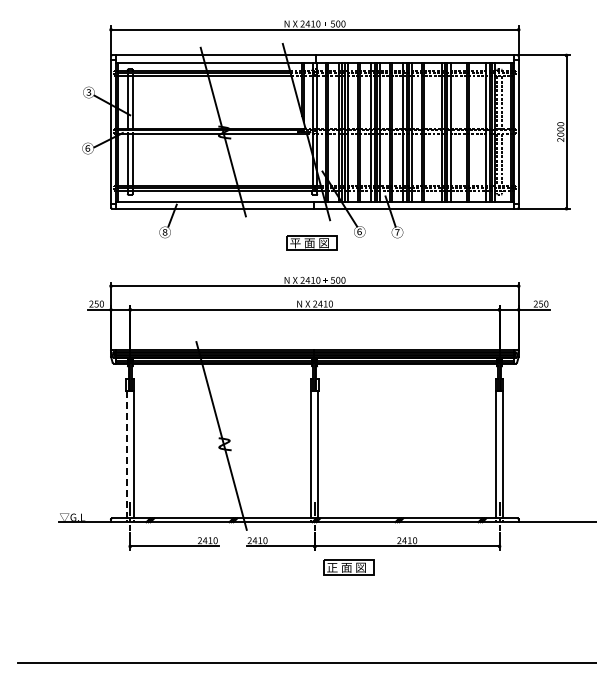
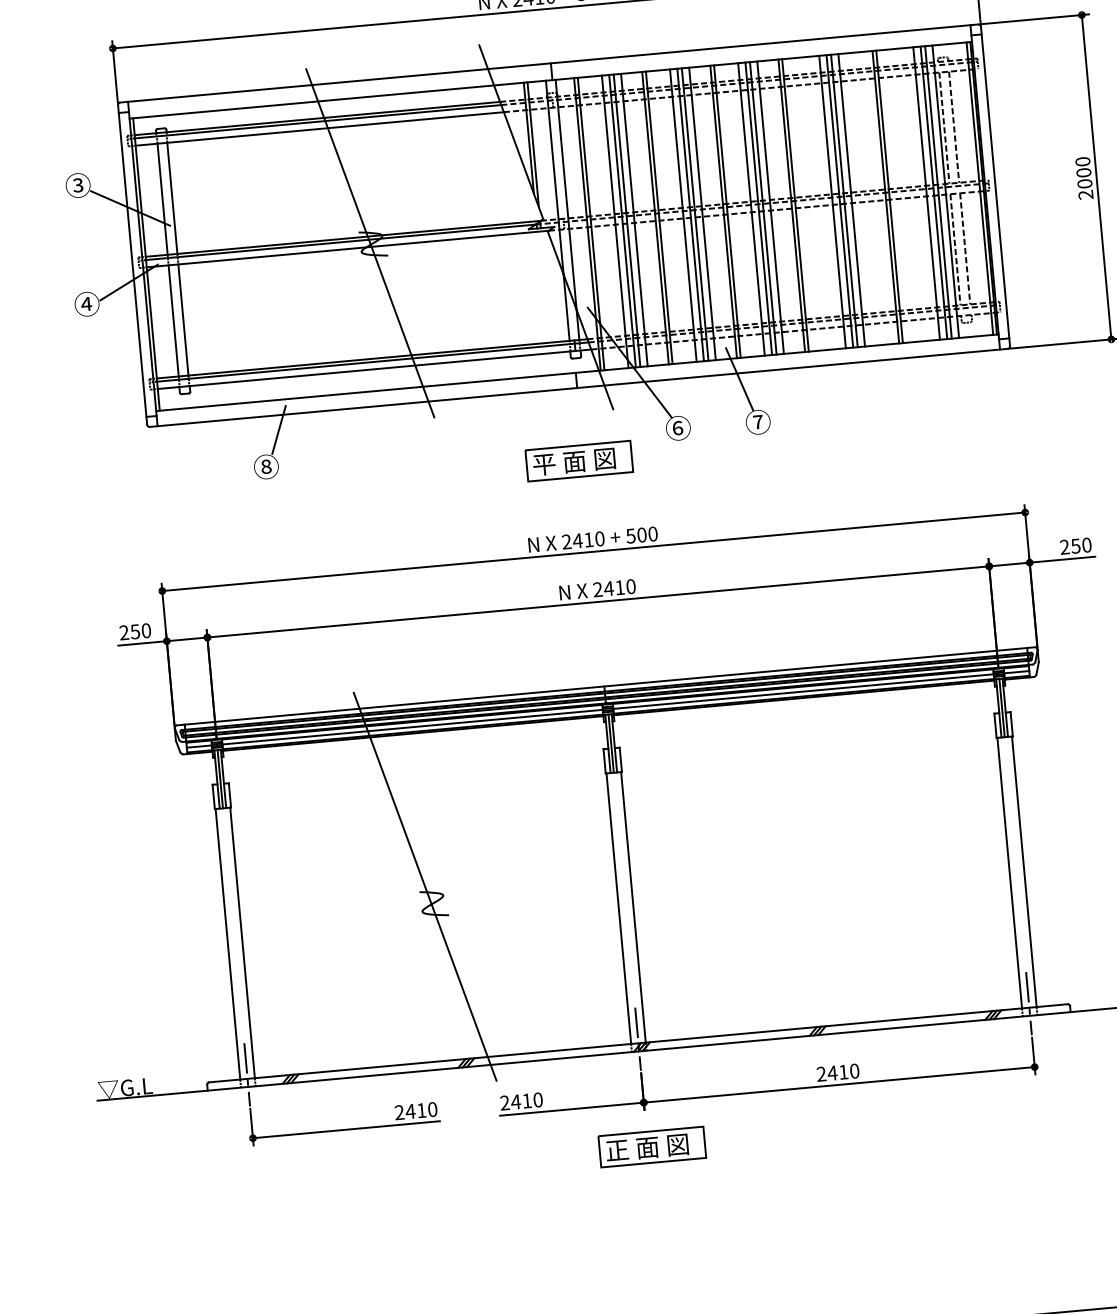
text: (87, 148) -> (85, 304), ⑥ -> ④
line: (126, 454) -> (227, 944), dashed -> solid
part: (348, 567) -> (651, 1146), moved

